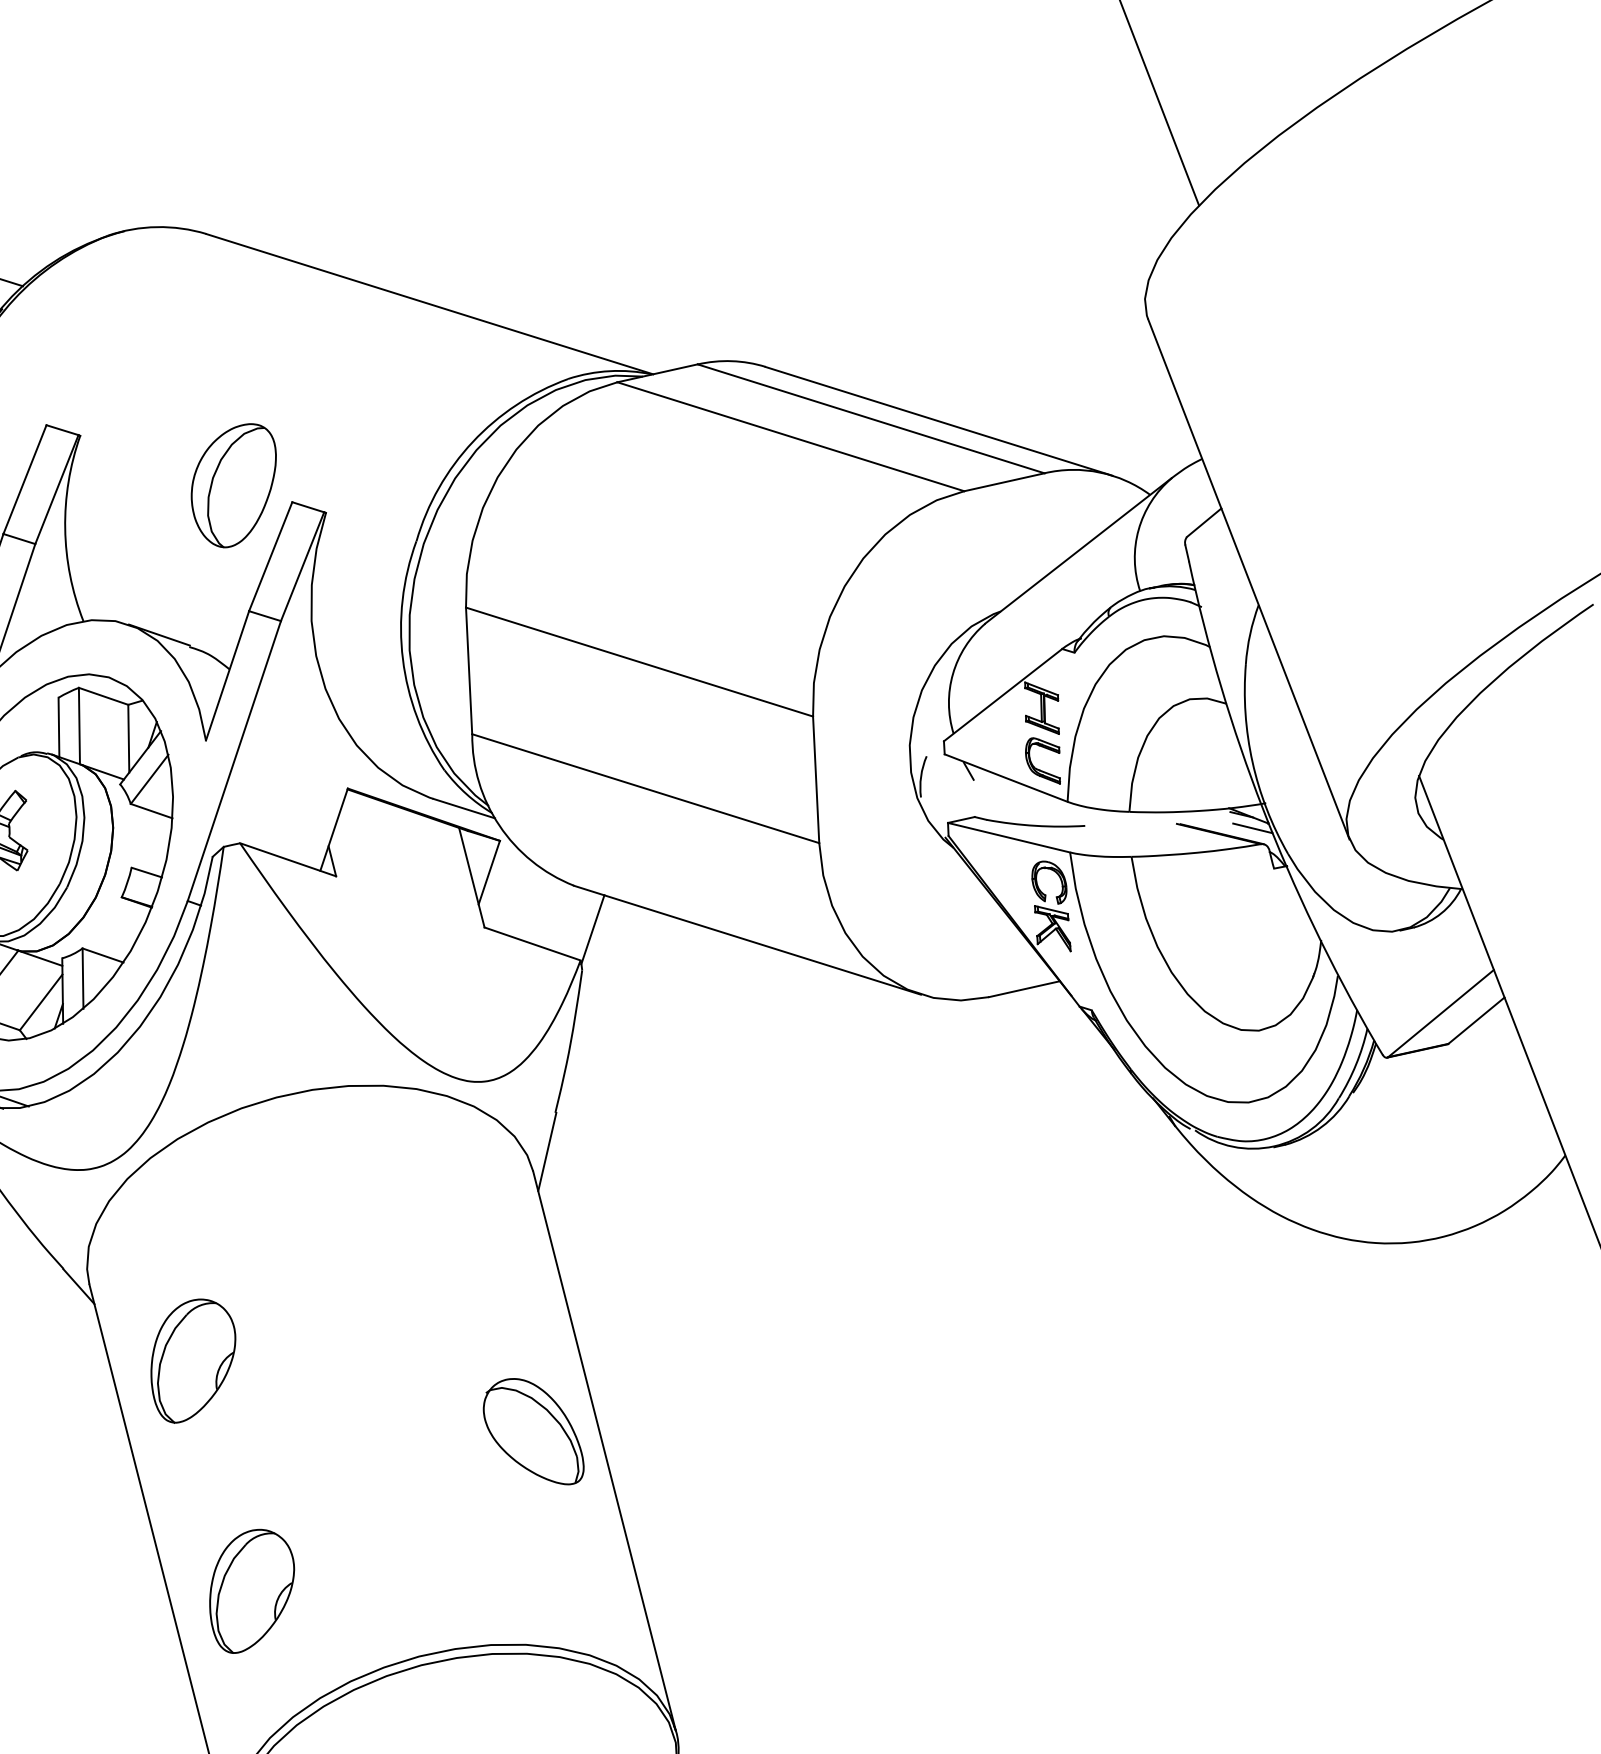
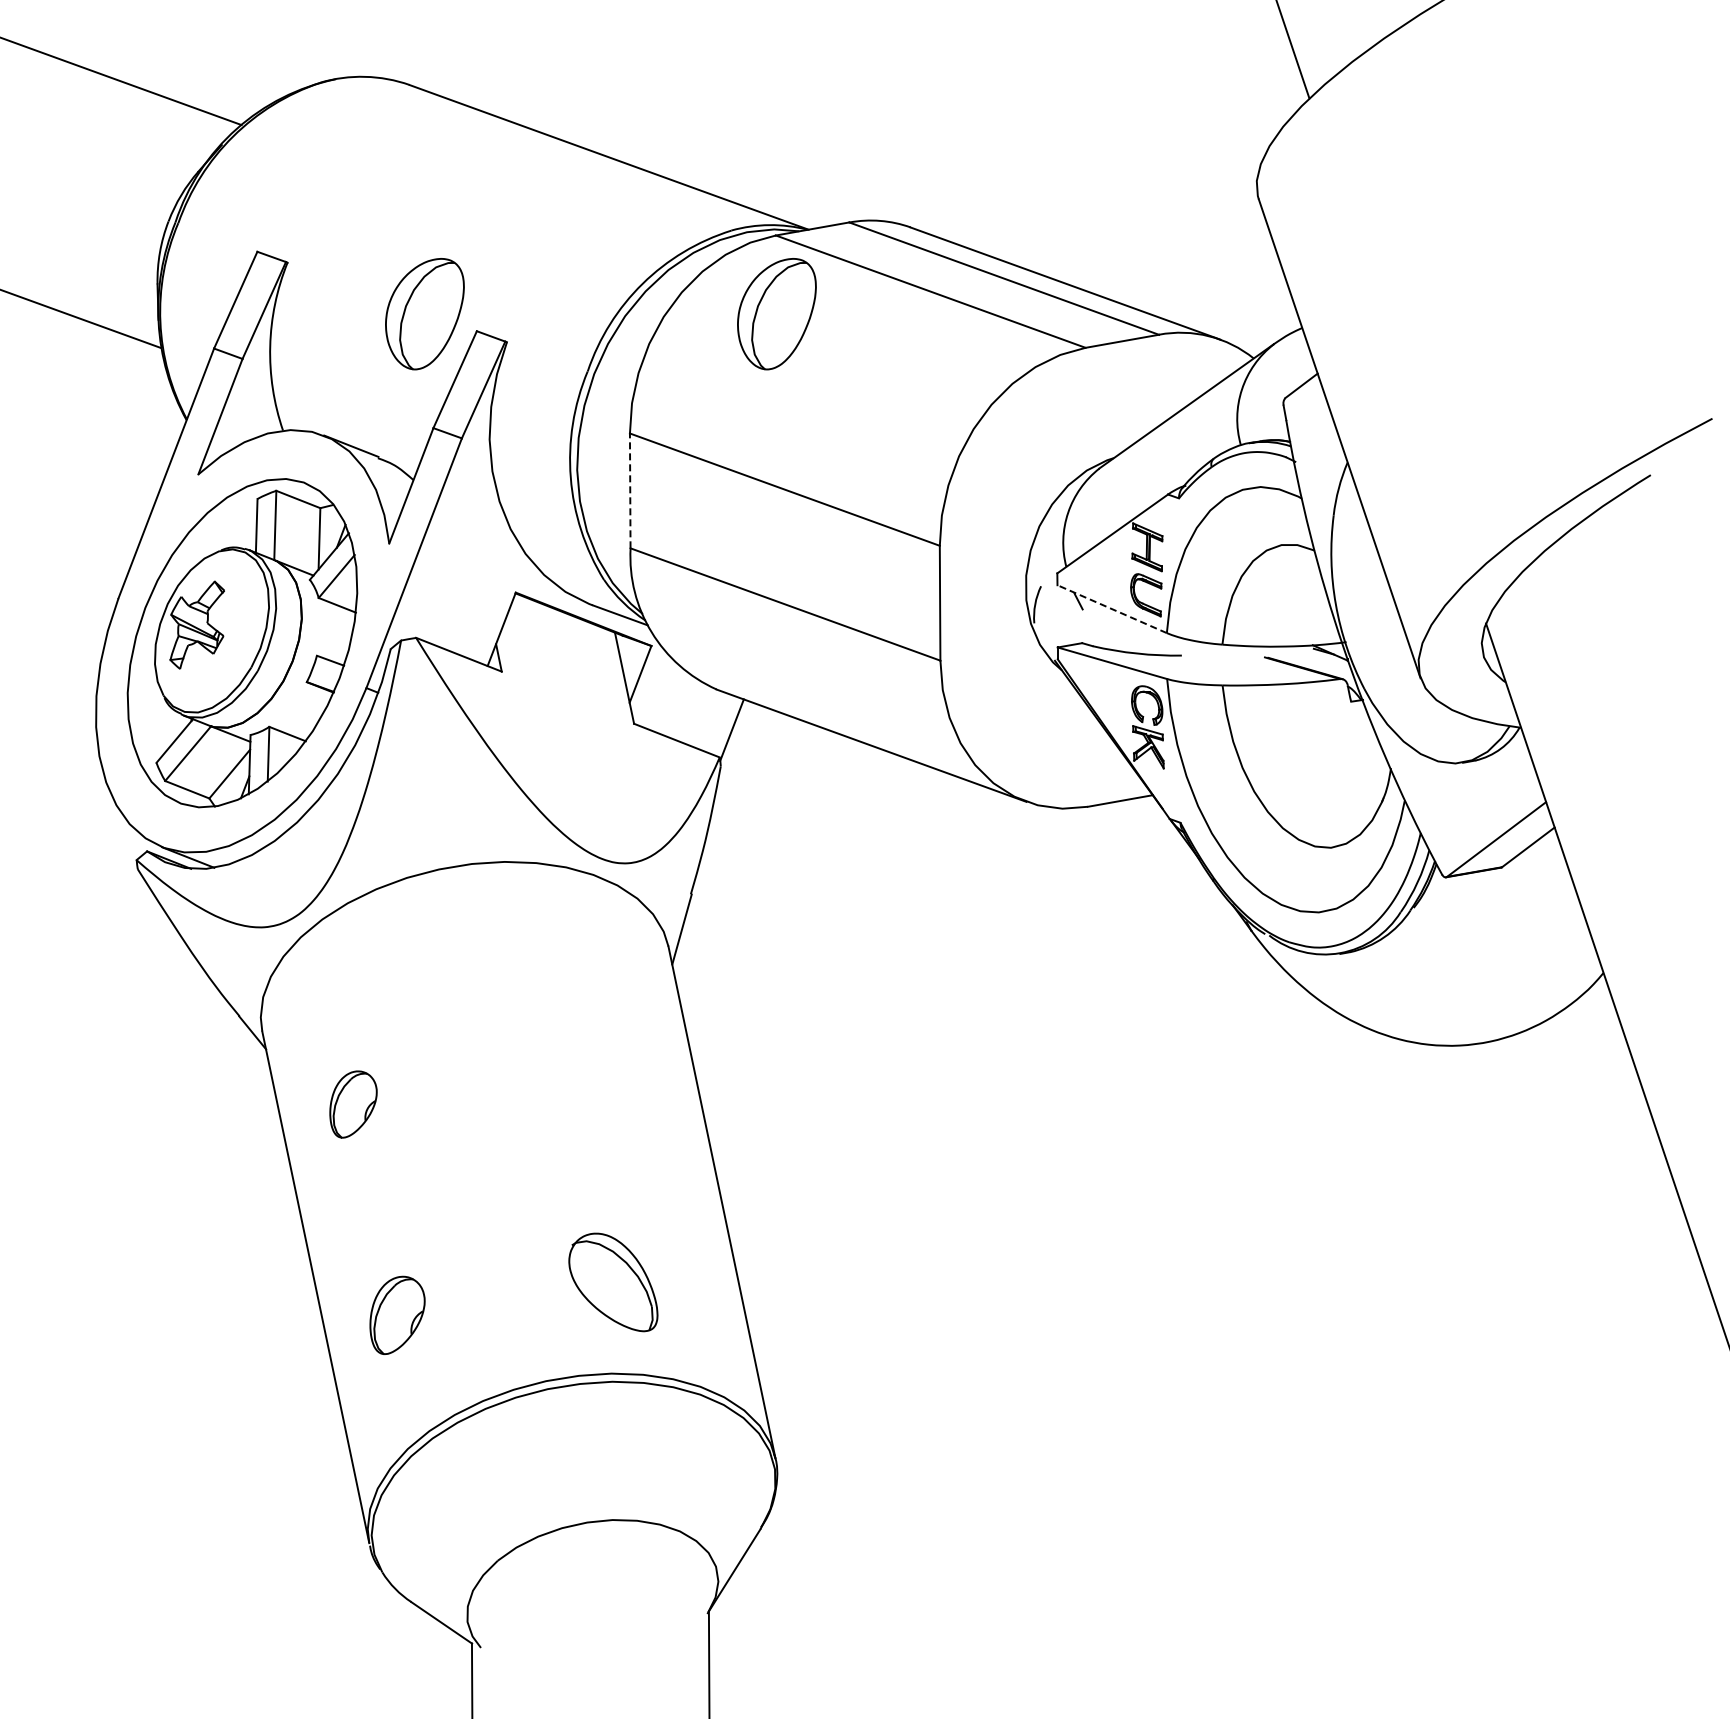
part: (621, 469) -> (776, 314), added
line: (469, 670) -> (630, 490), solid -> dashed
line: (1006, 778) -> (1112, 609), solid -> dashed
line: (1252, 828) -> (1333, 664), removed
part: (193, 1360) -> (353, 1104), size x0.6
part: (533, 1432) -> (613, 1282), moved
part: (252, 1591) -> (397, 1315), size x0.7

